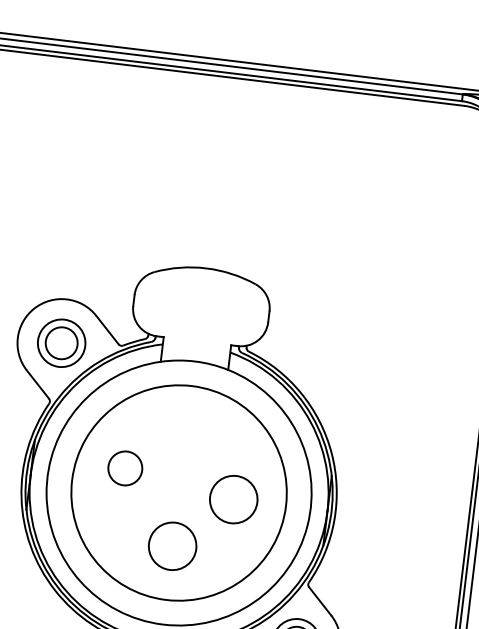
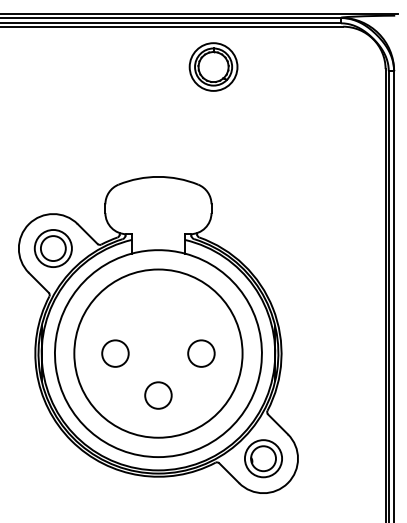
part: (293, 136) -> (213, 66), added
circle: (125, 468) -> (115, 353), moved
circle: (233, 499) -> (201, 353), size x0.71
circle: (172, 546) -> (158, 395), size x0.71

